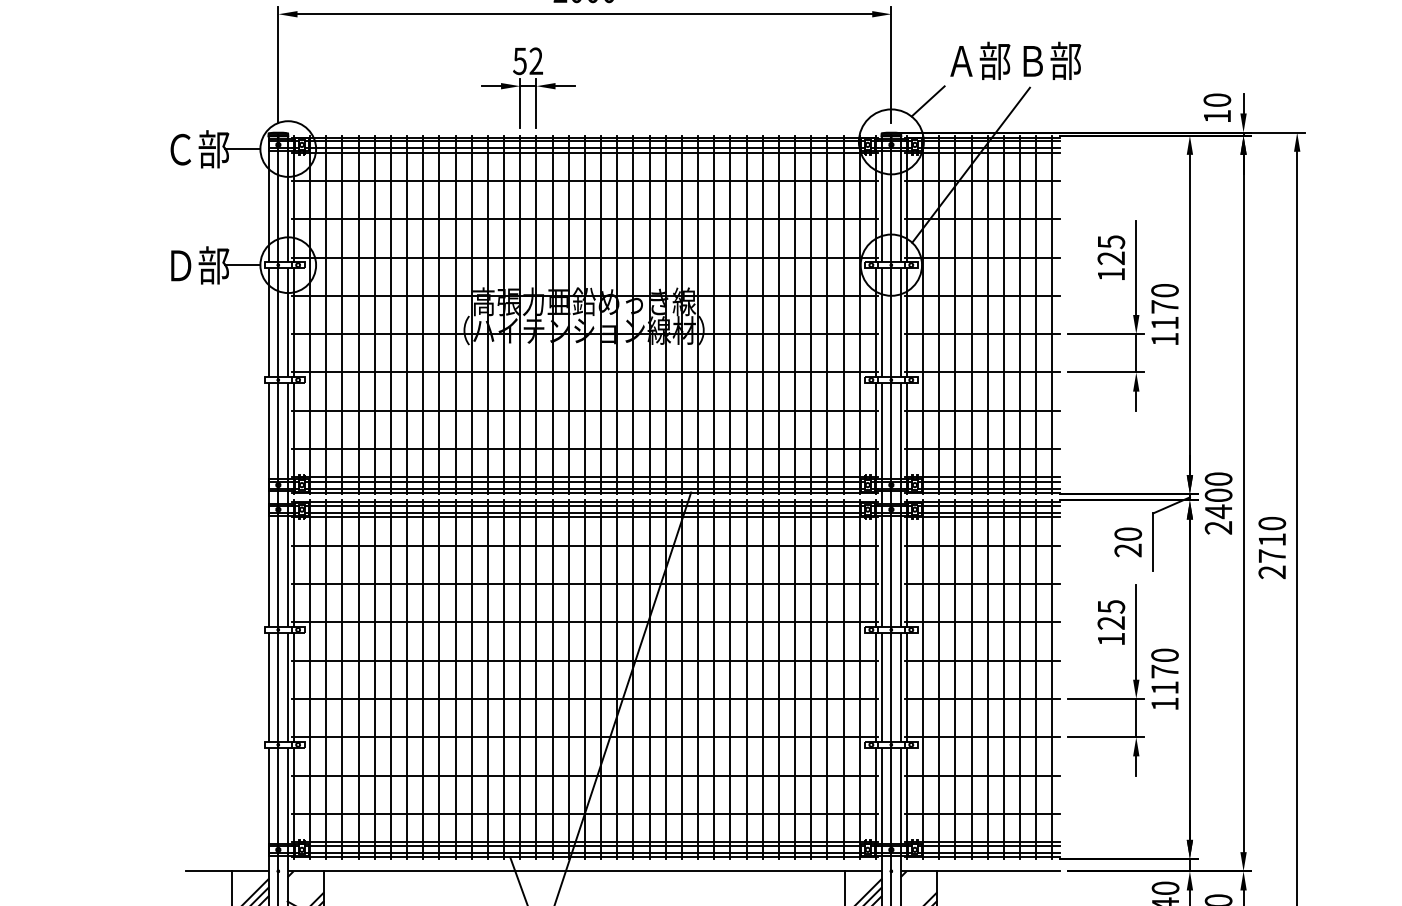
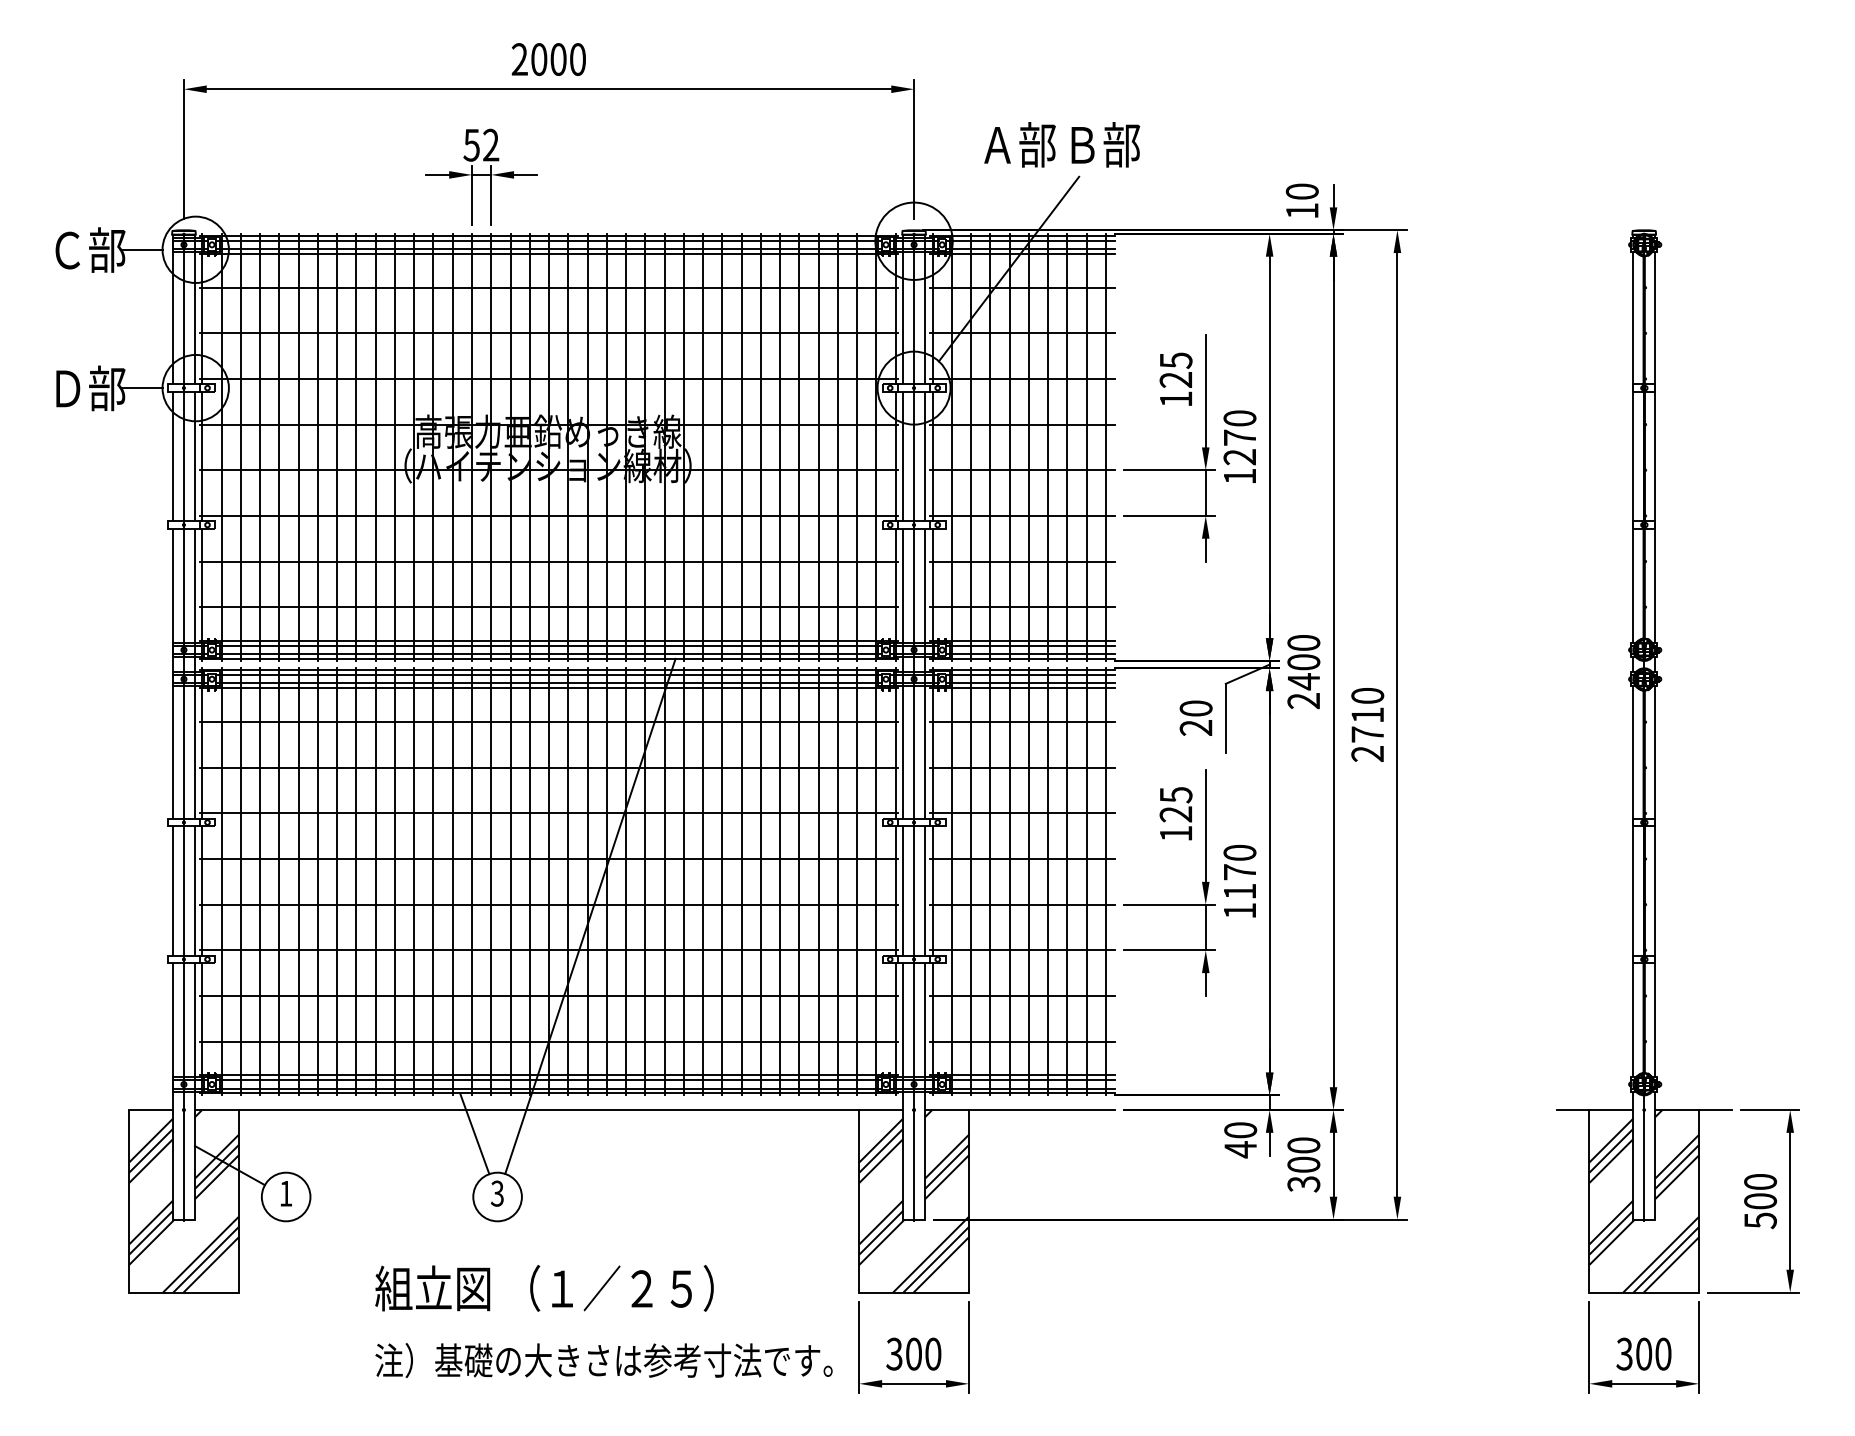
line: (927, 101) -> (957, 193), removed
text: (1164, 323) -> (1239, 457), 1170 -> 1270
line: (209, 871) -> (101, 1110), removed

